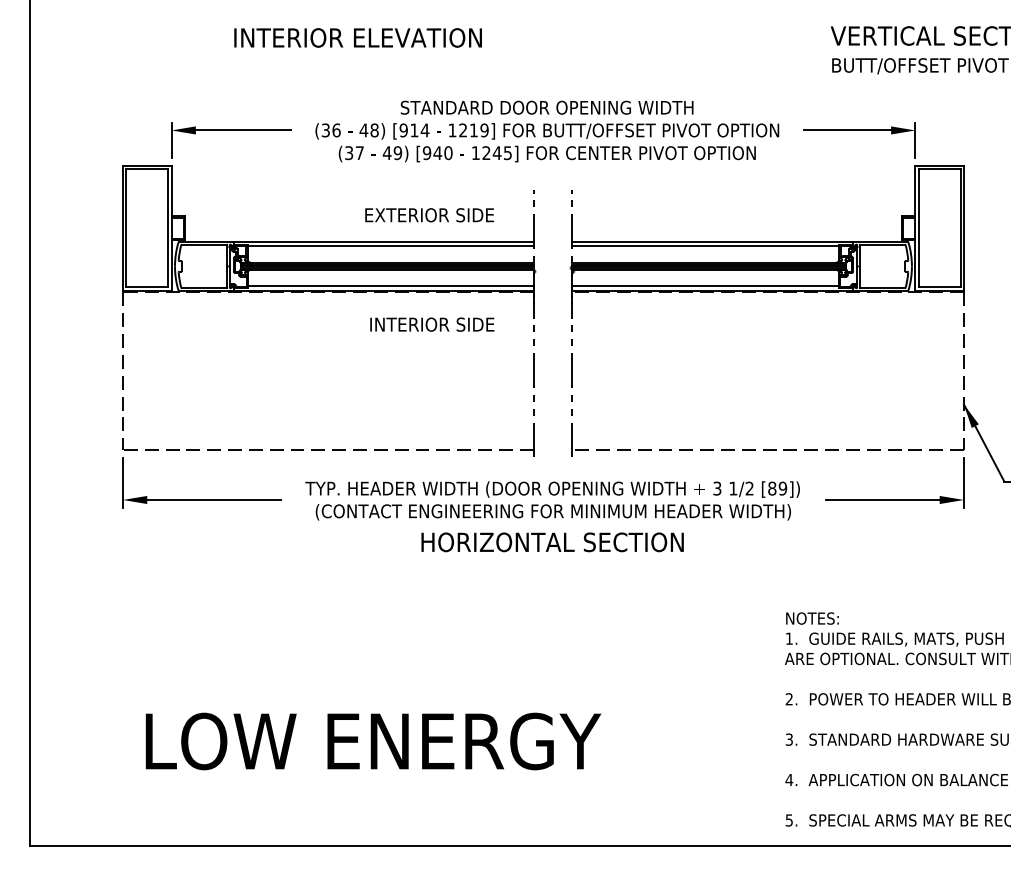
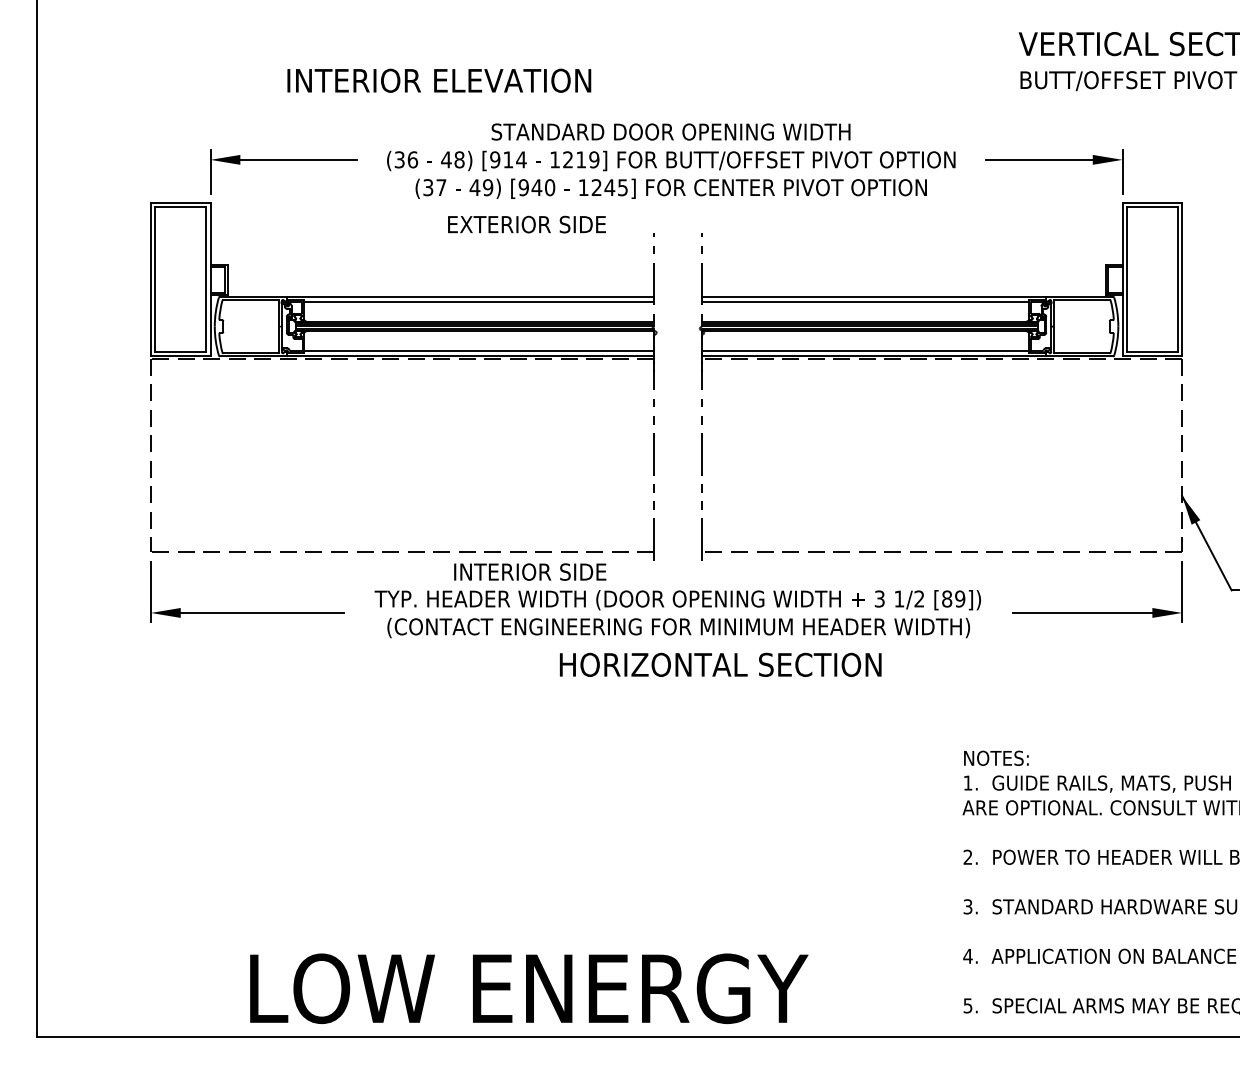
text: (357, 37) -> (438, 80), moved
text: (429, 215) -> (526, 224), moved
text: (432, 324) -> (530, 571), moved
text: (552, 542) -> (720, 665), moved
text: (373, 741) -> (529, 988), moved

